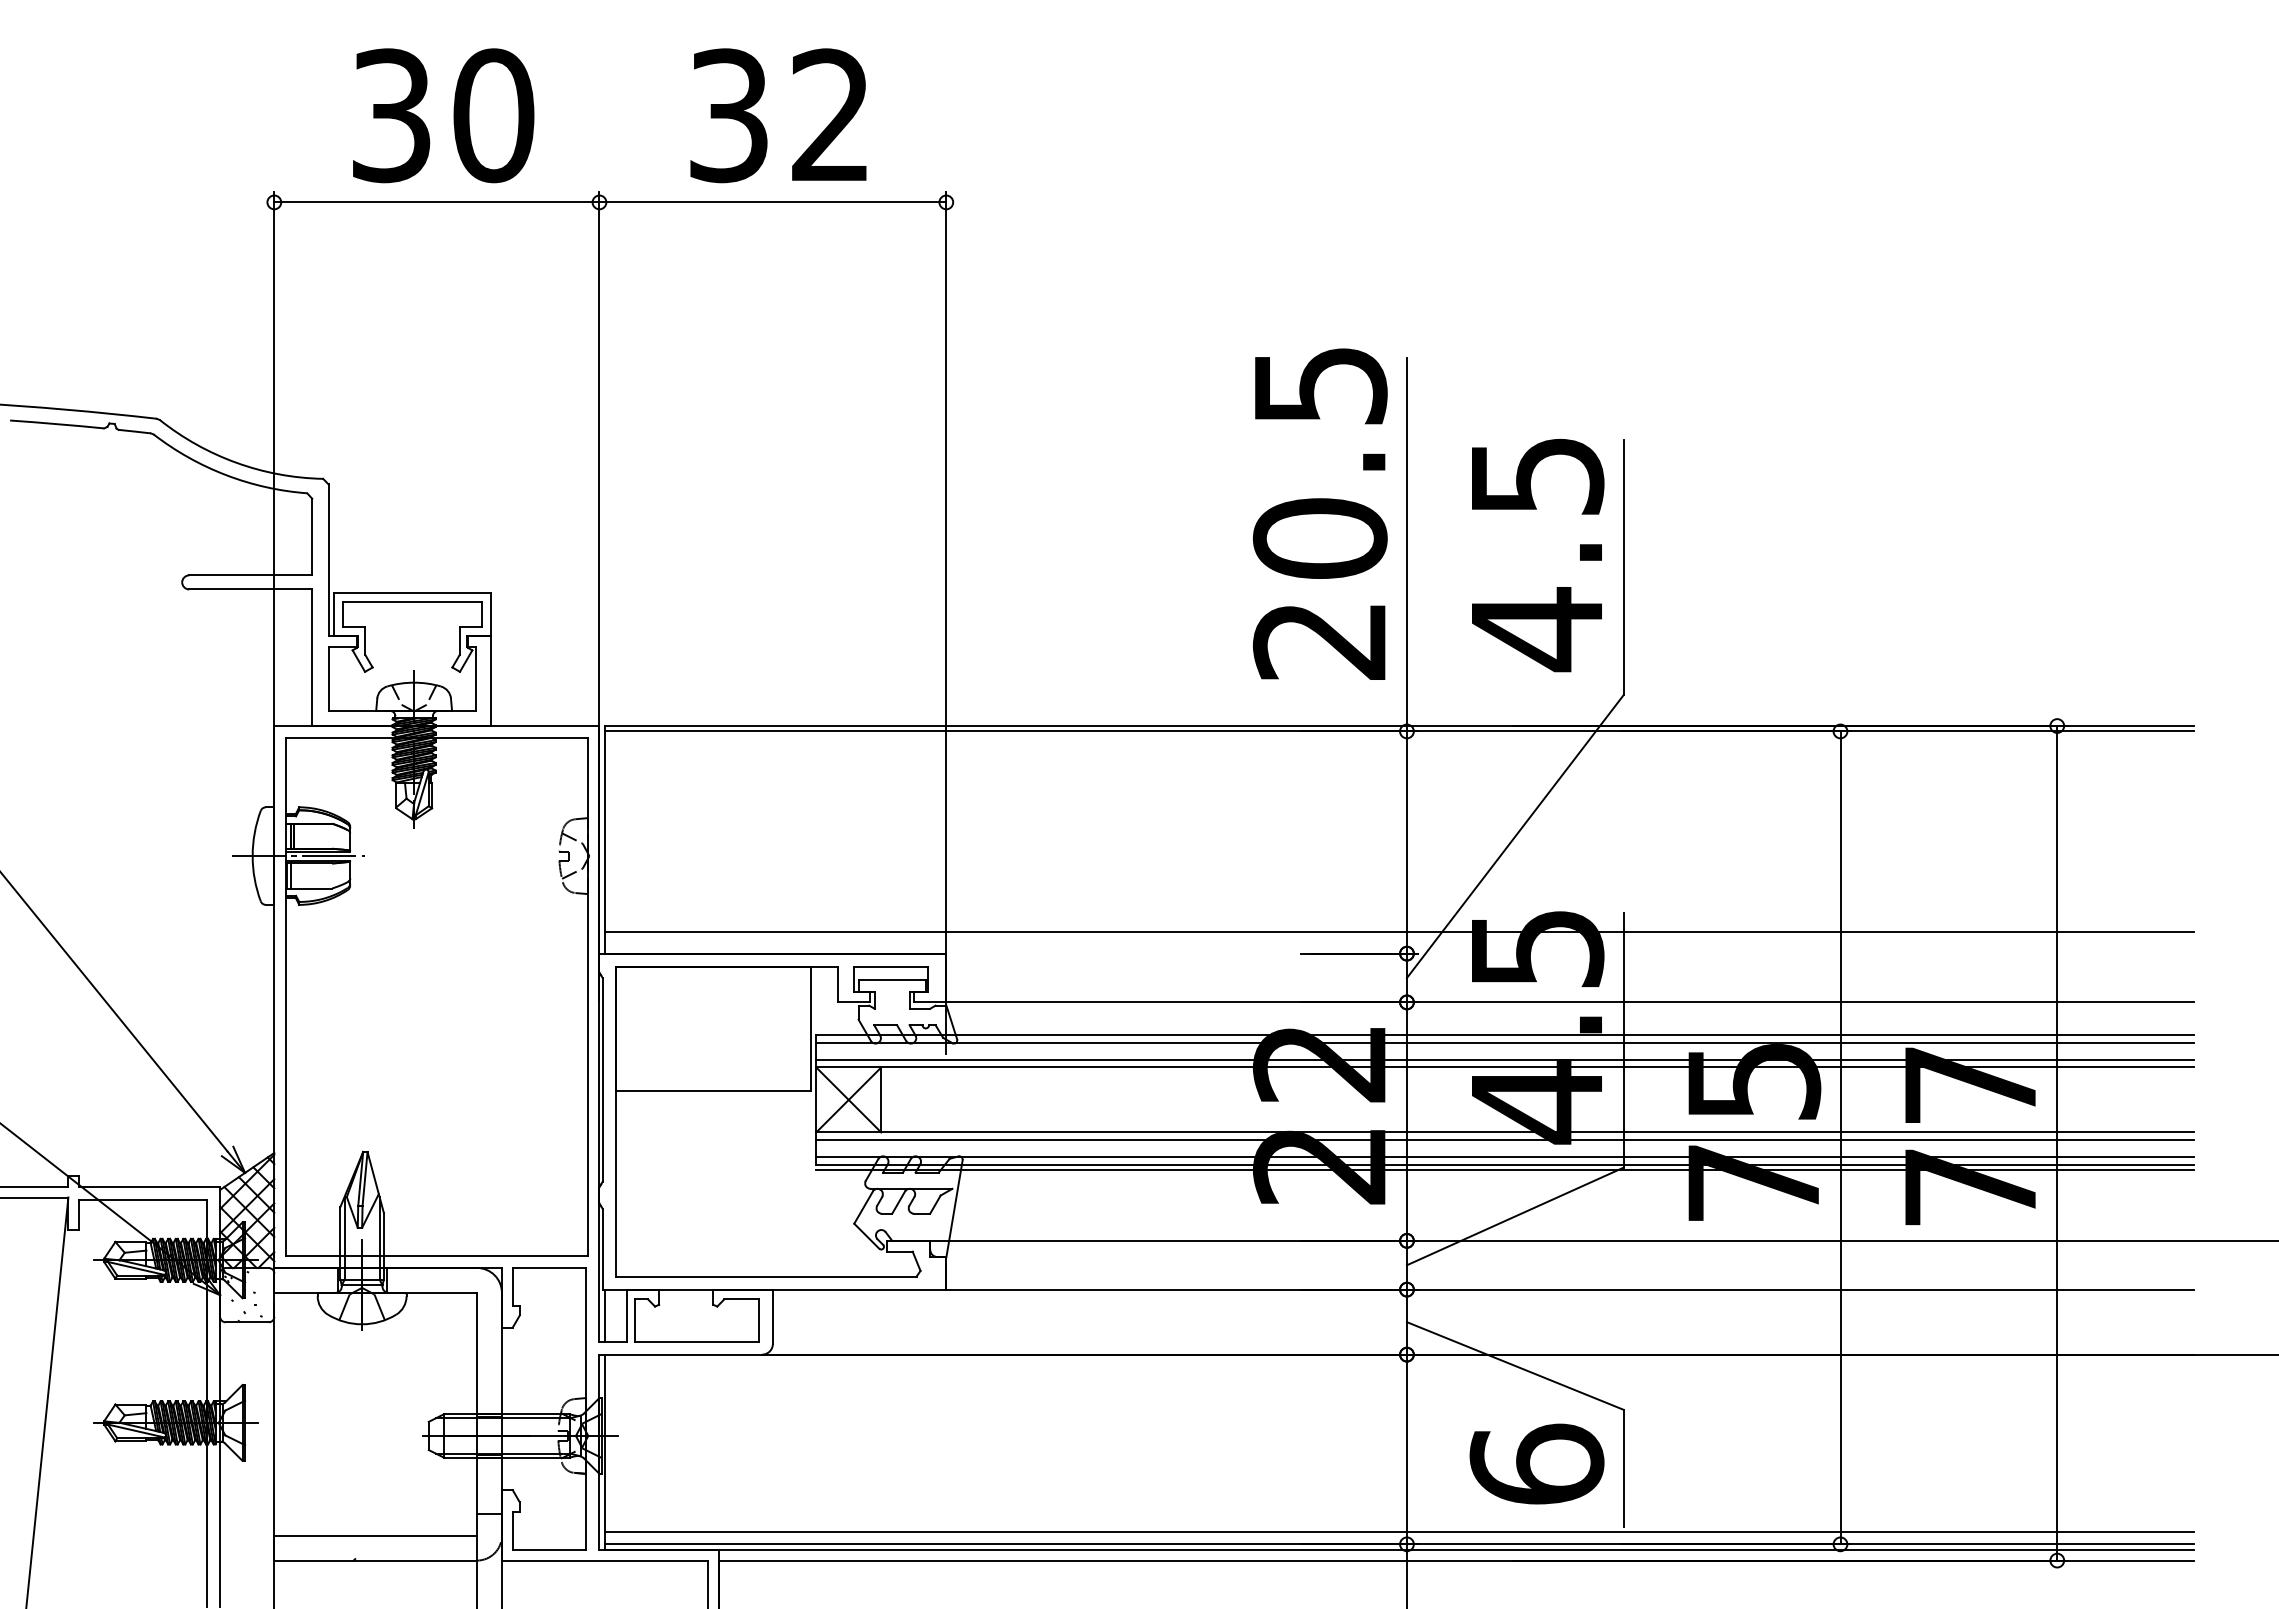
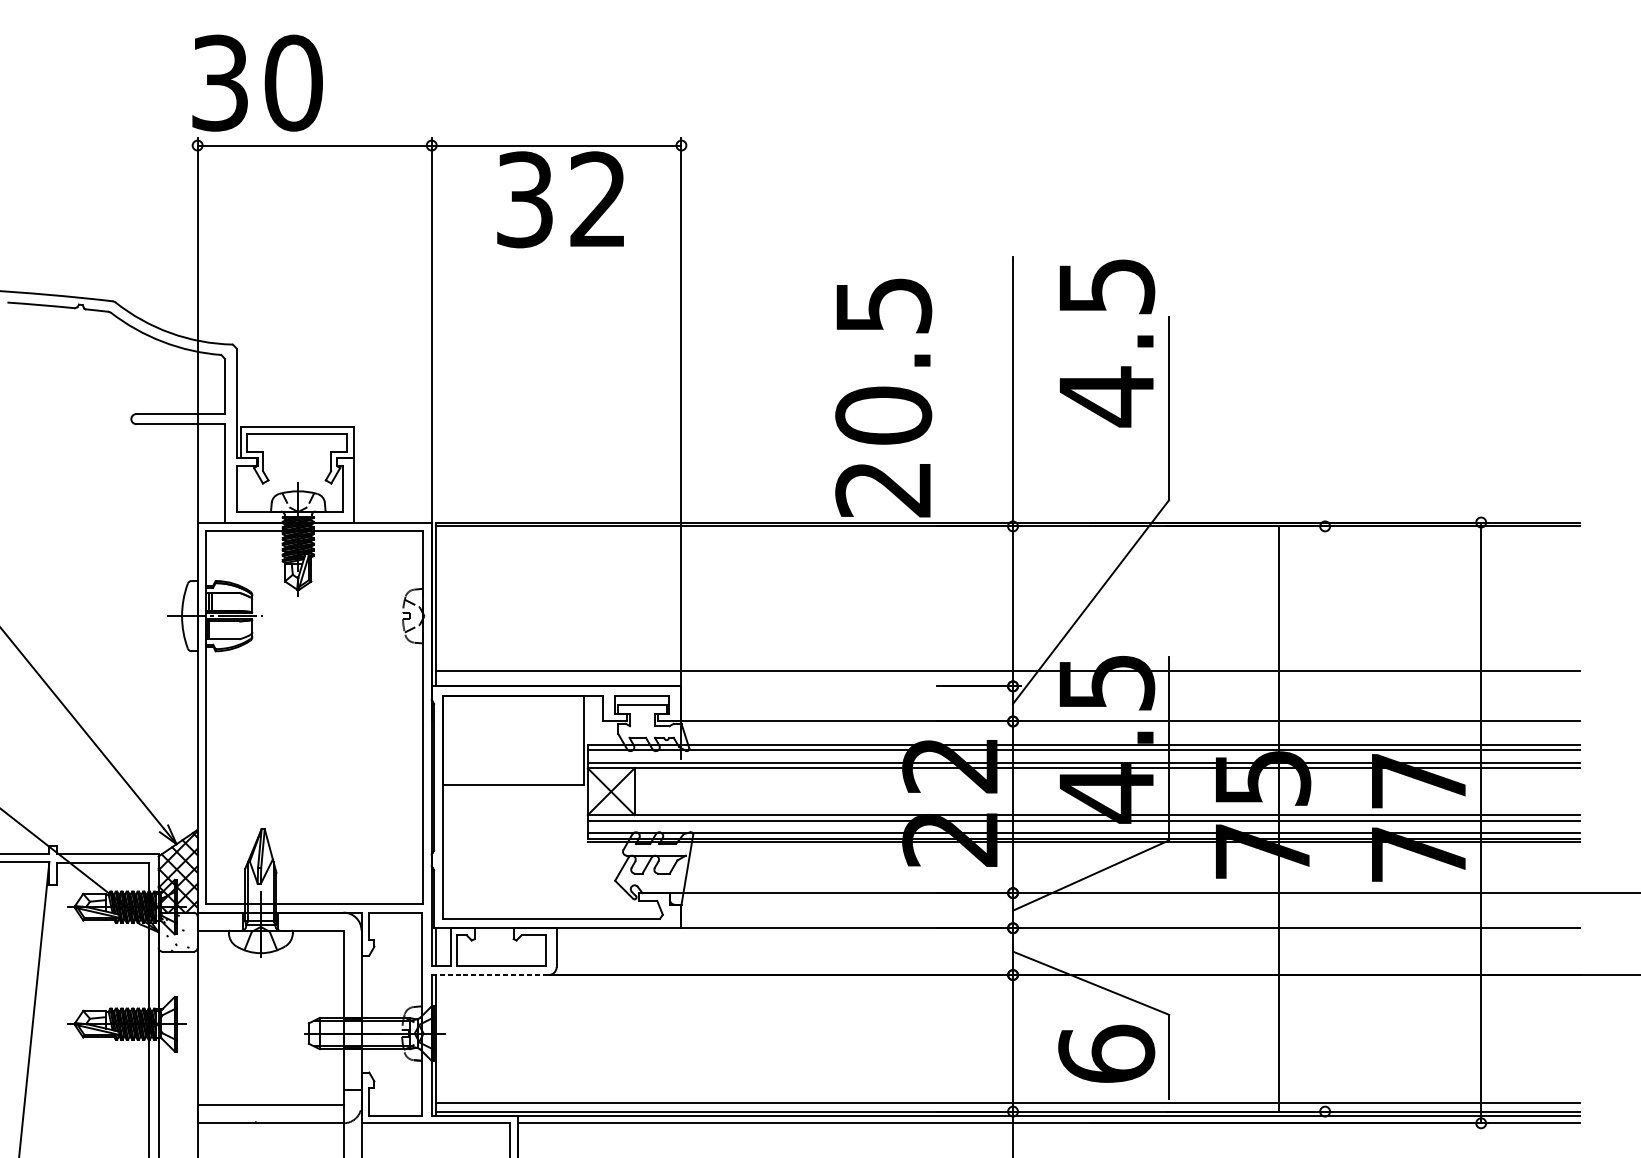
text: (443, 115) -> (257, 82), moved
text: (778, 115) -> (560, 199), moved
text: (1319, 513) -> (883, 397), moved
text: (1538, 555) -> (1107, 343), moved
line: (1840, 1137) -> (1279, 818), moved
line: (681, 1354) -> (490, 974), solid -> dashed

